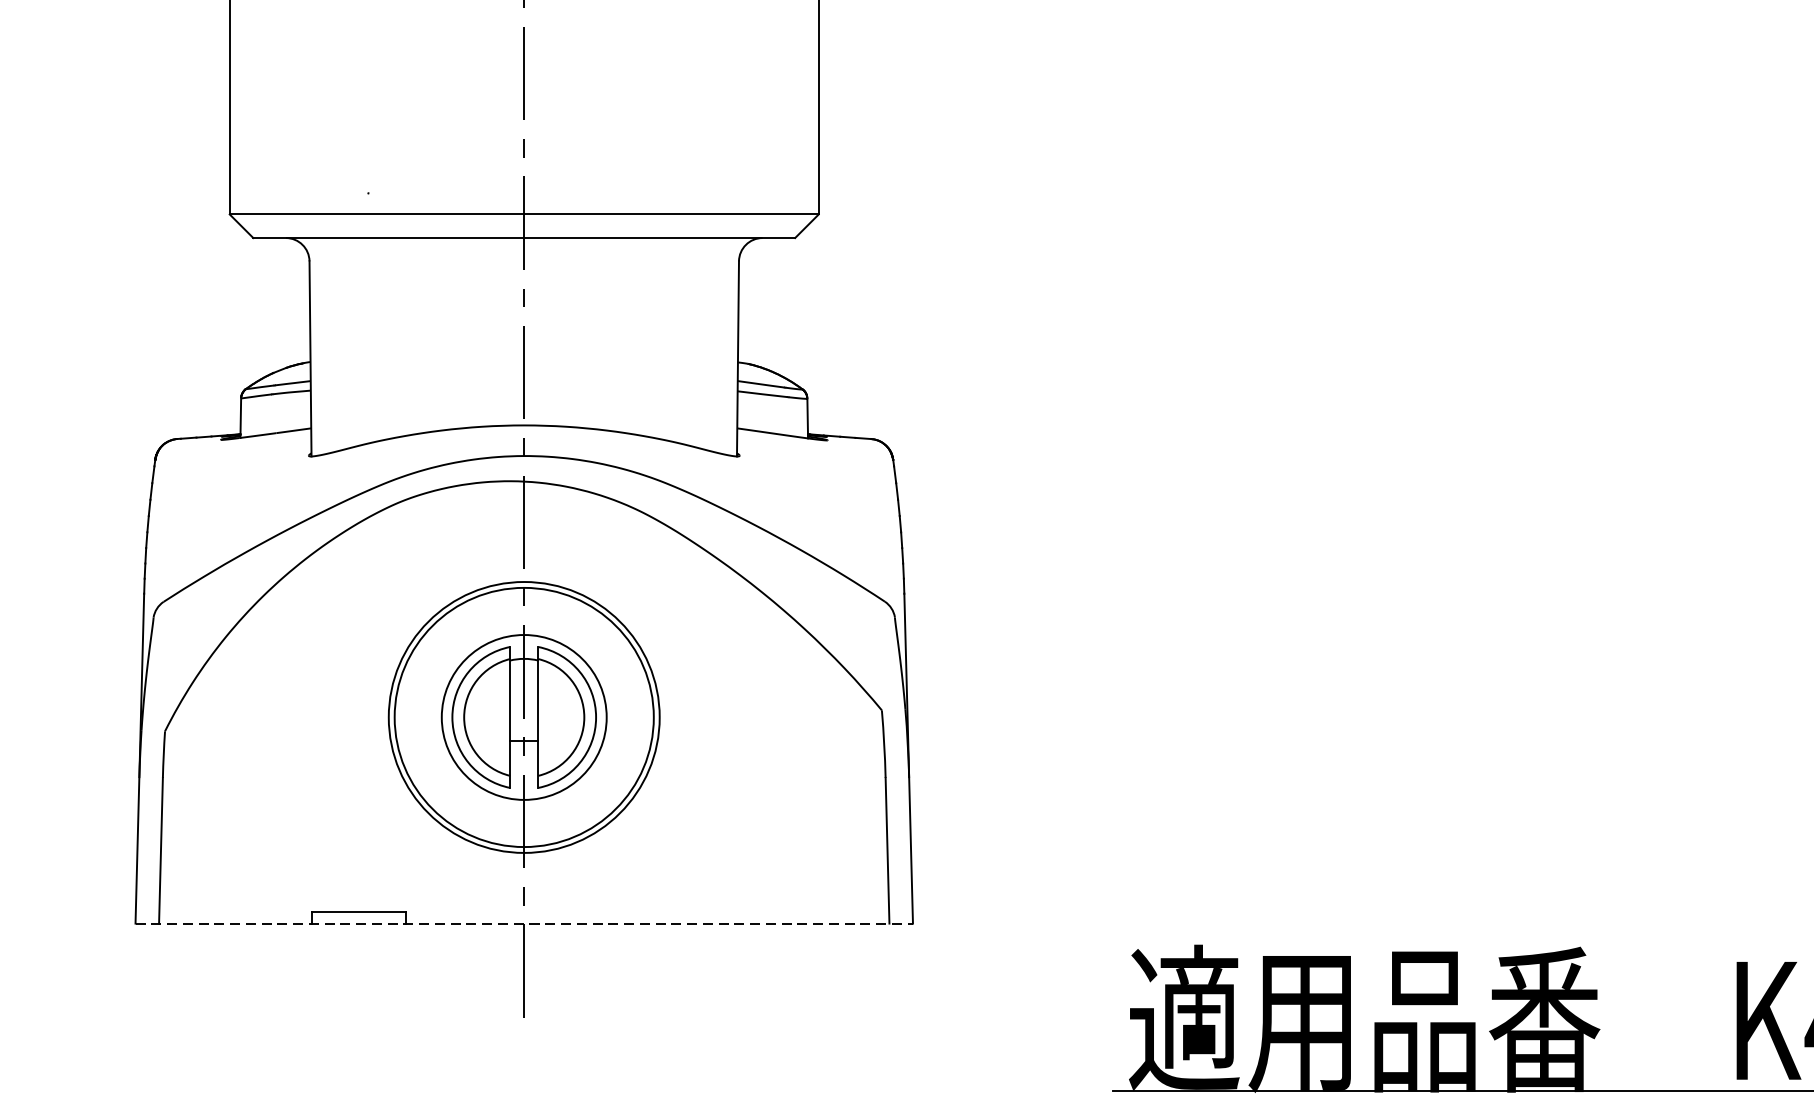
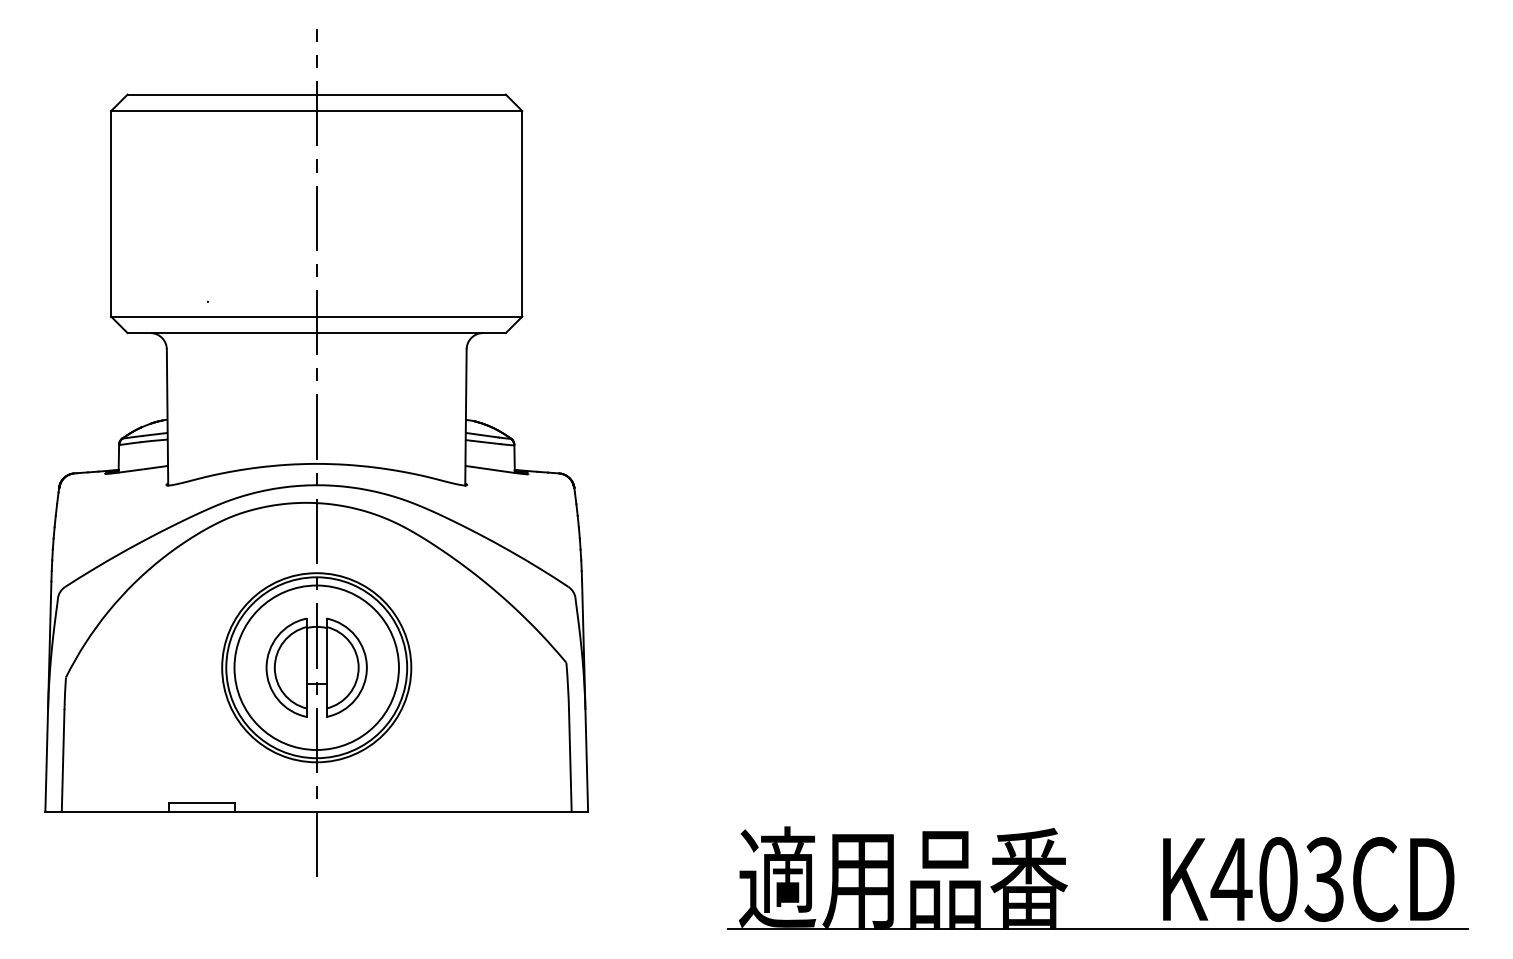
circle: (523, 717) -> (316, 667), size x1.43
line: (525, 923) -> (317, 811), dashed -> solid

